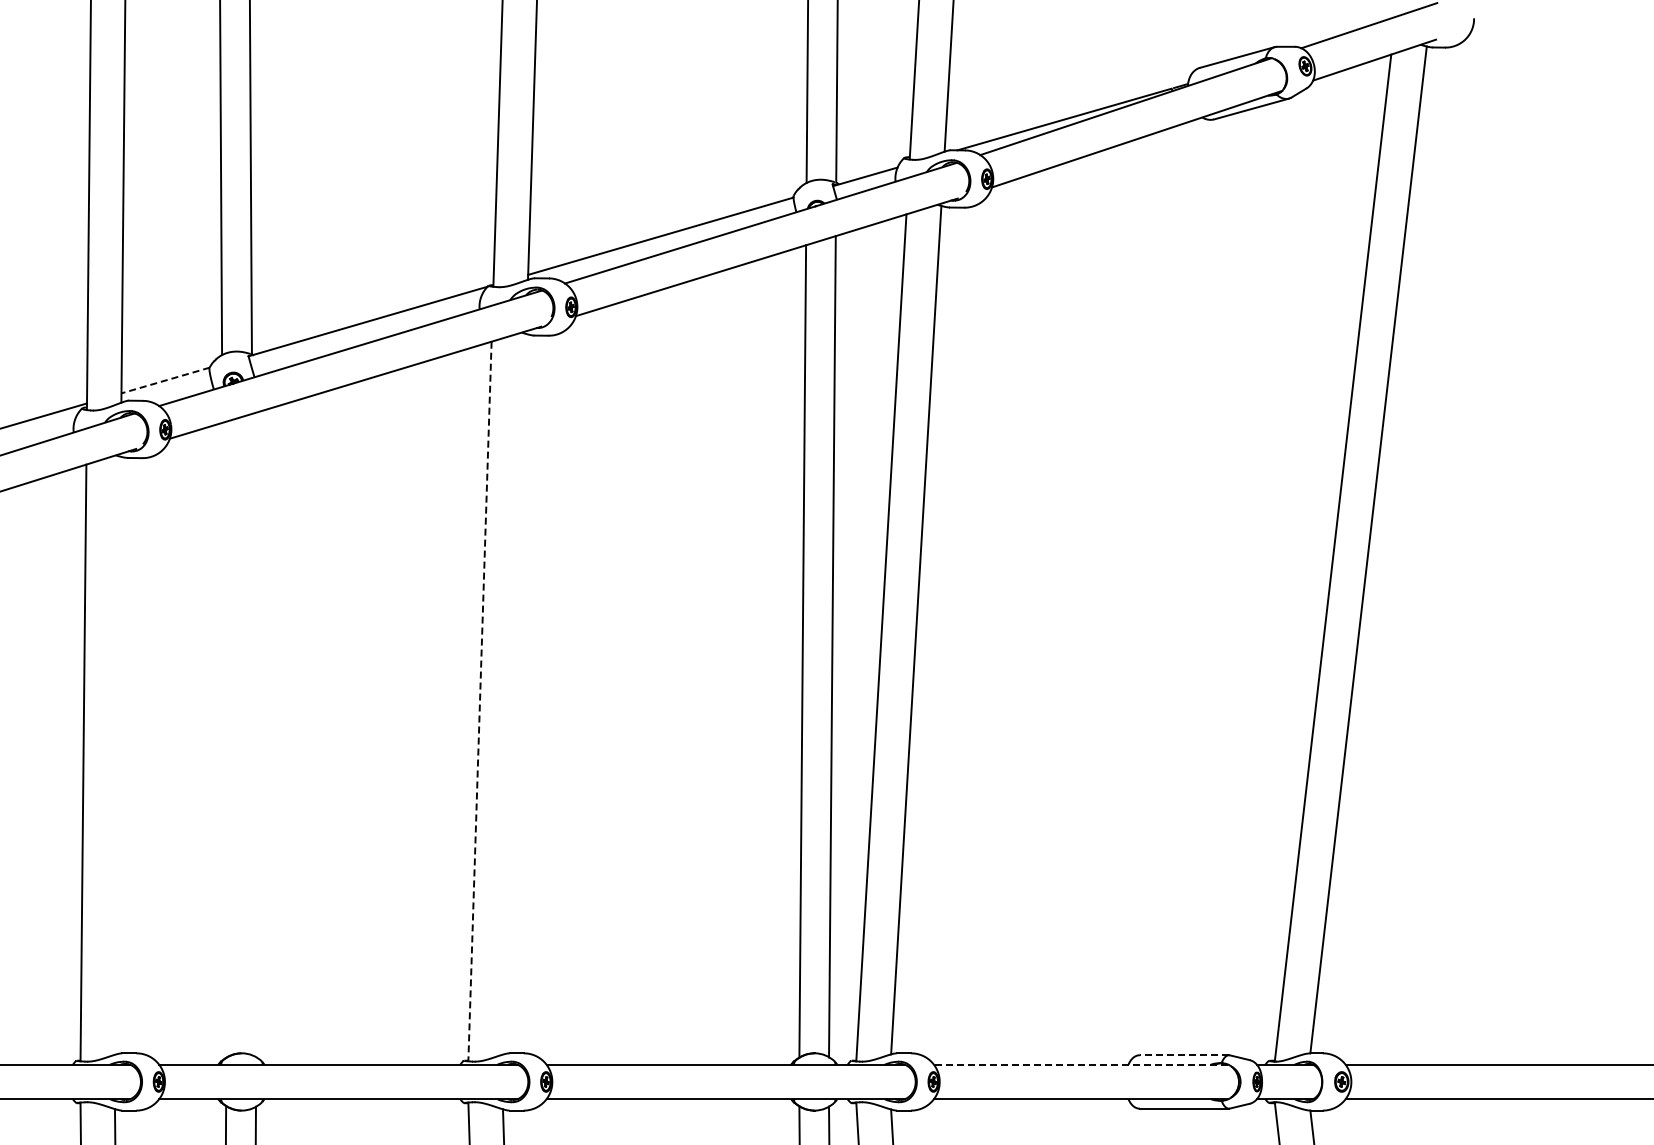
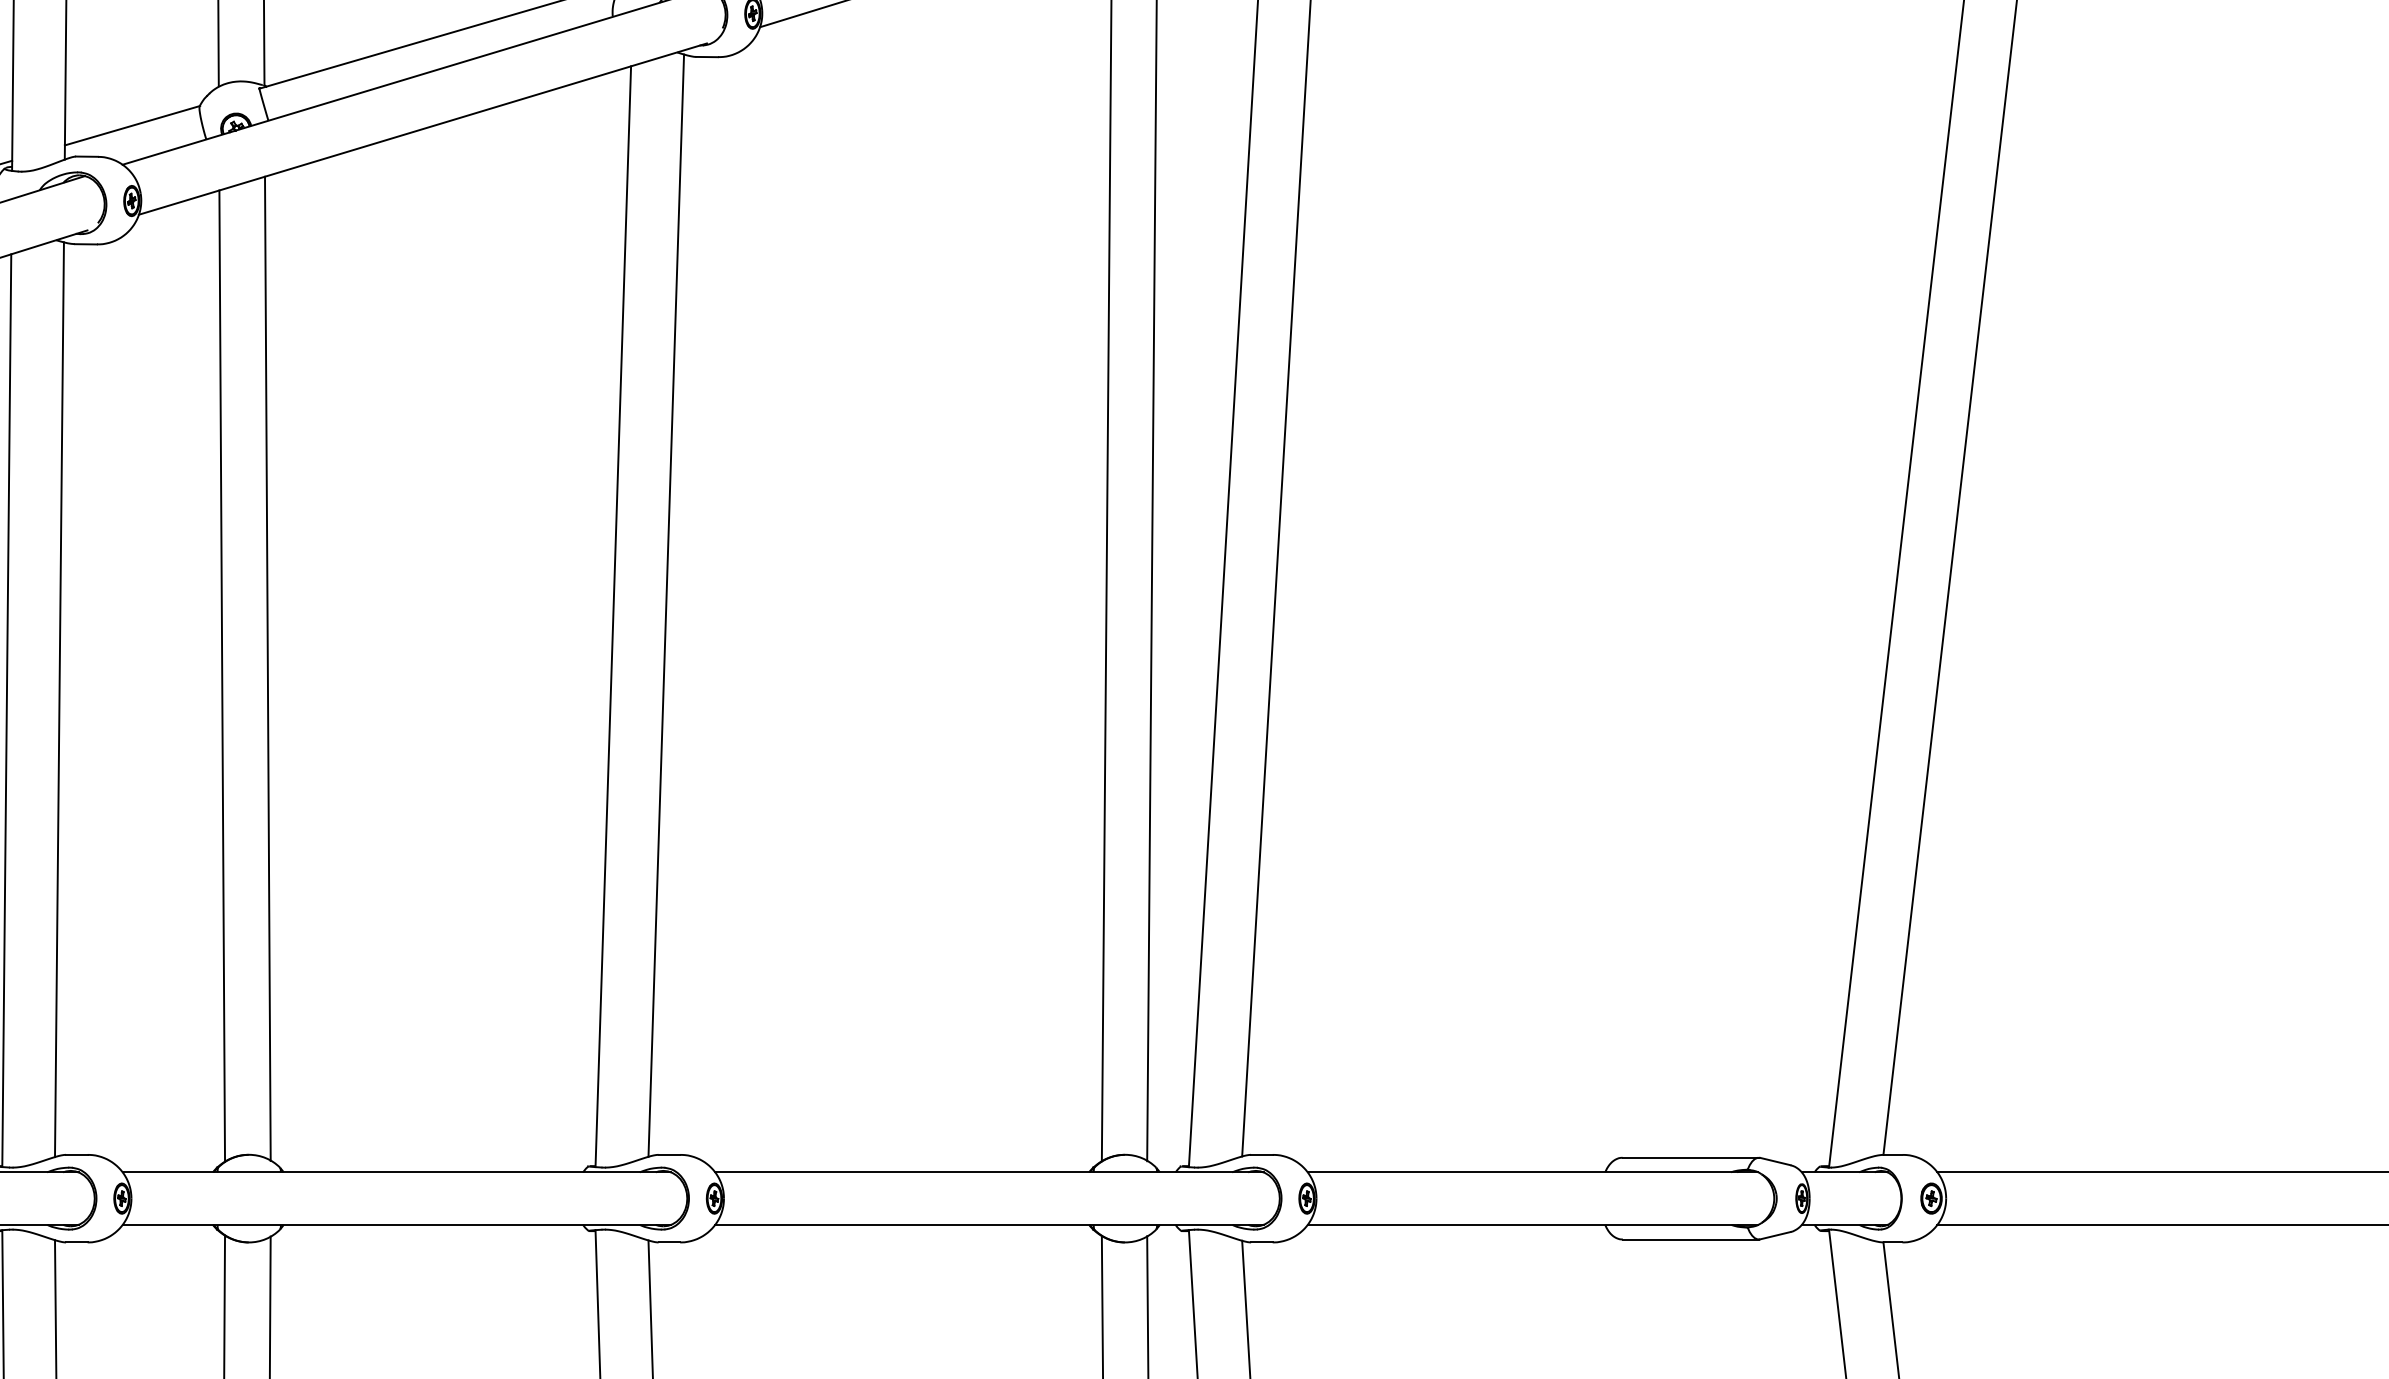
line: (165, 380) -> (132, 125), dashed -> solid
line: (514, 693) -> (666, 604), added
line: (479, 702) -> (612, 618), dashed -> solid
line: (254, 735) -> (268, 668), added
line: (224, 739) -> (222, 674), added
line: (117, 755) -> (58, 699), added
line: (1183, 1055) -> (1689, 1158), dashed -> solid
line: (1080, 1064) -> (1531, 1171), dashed -> solid

